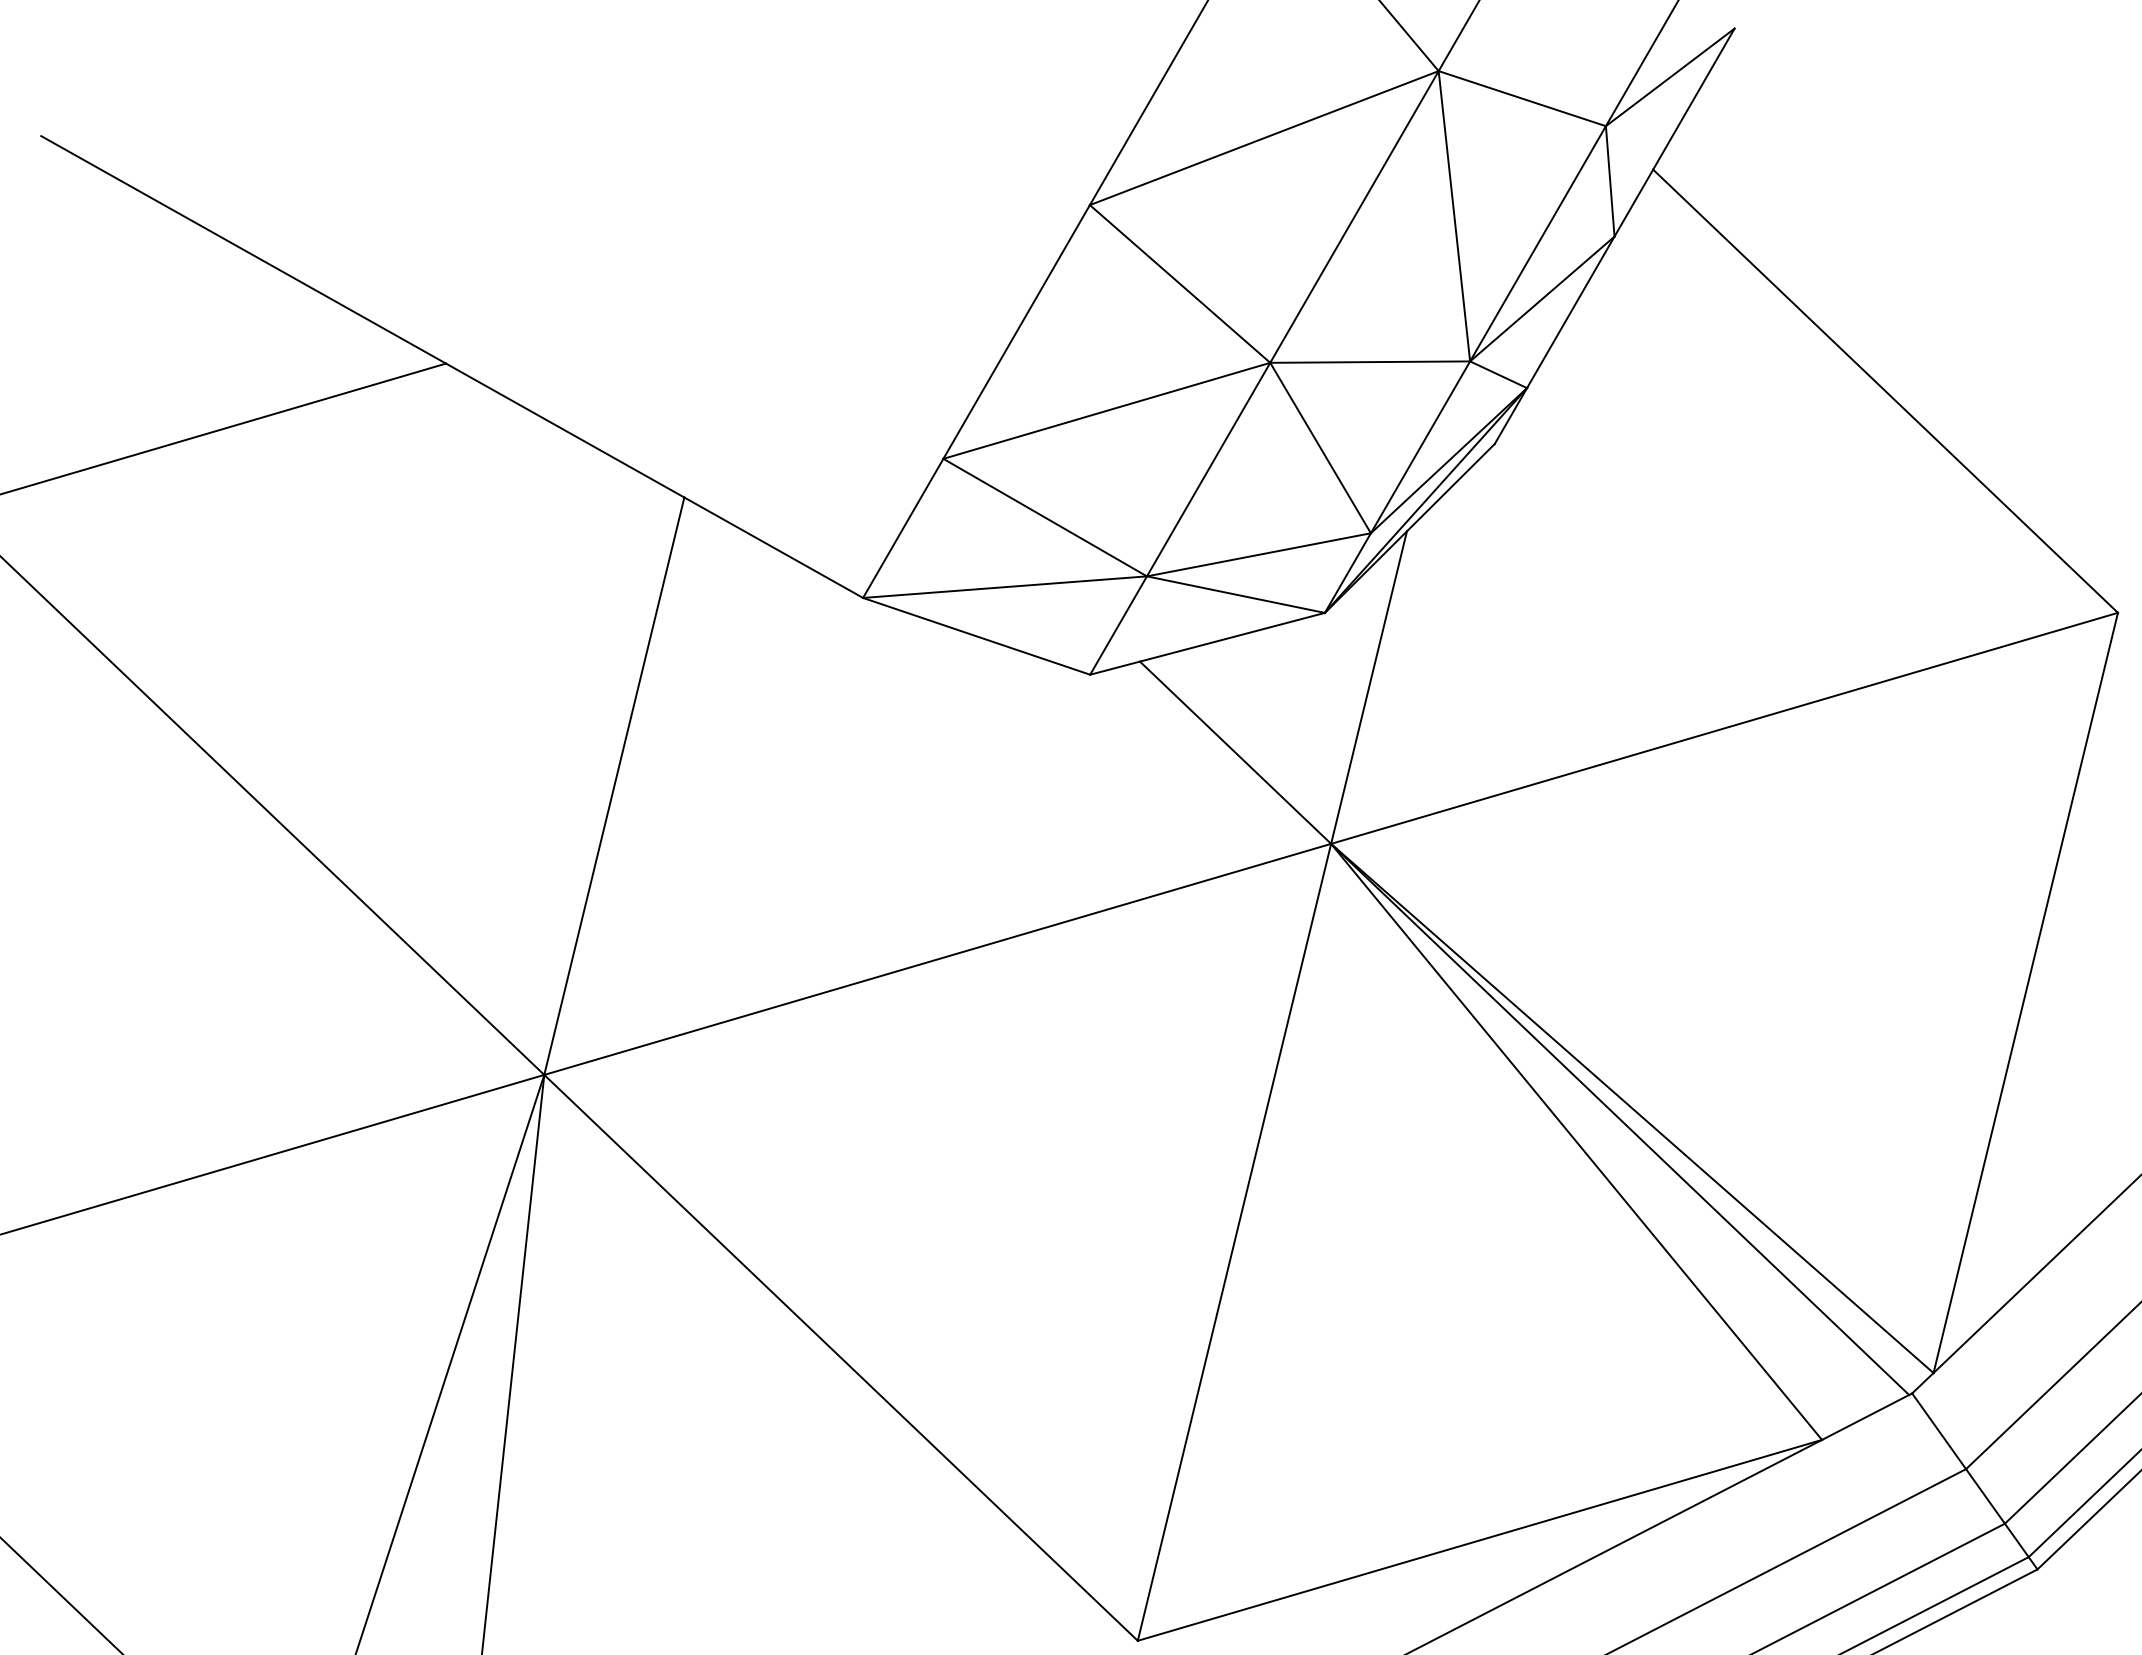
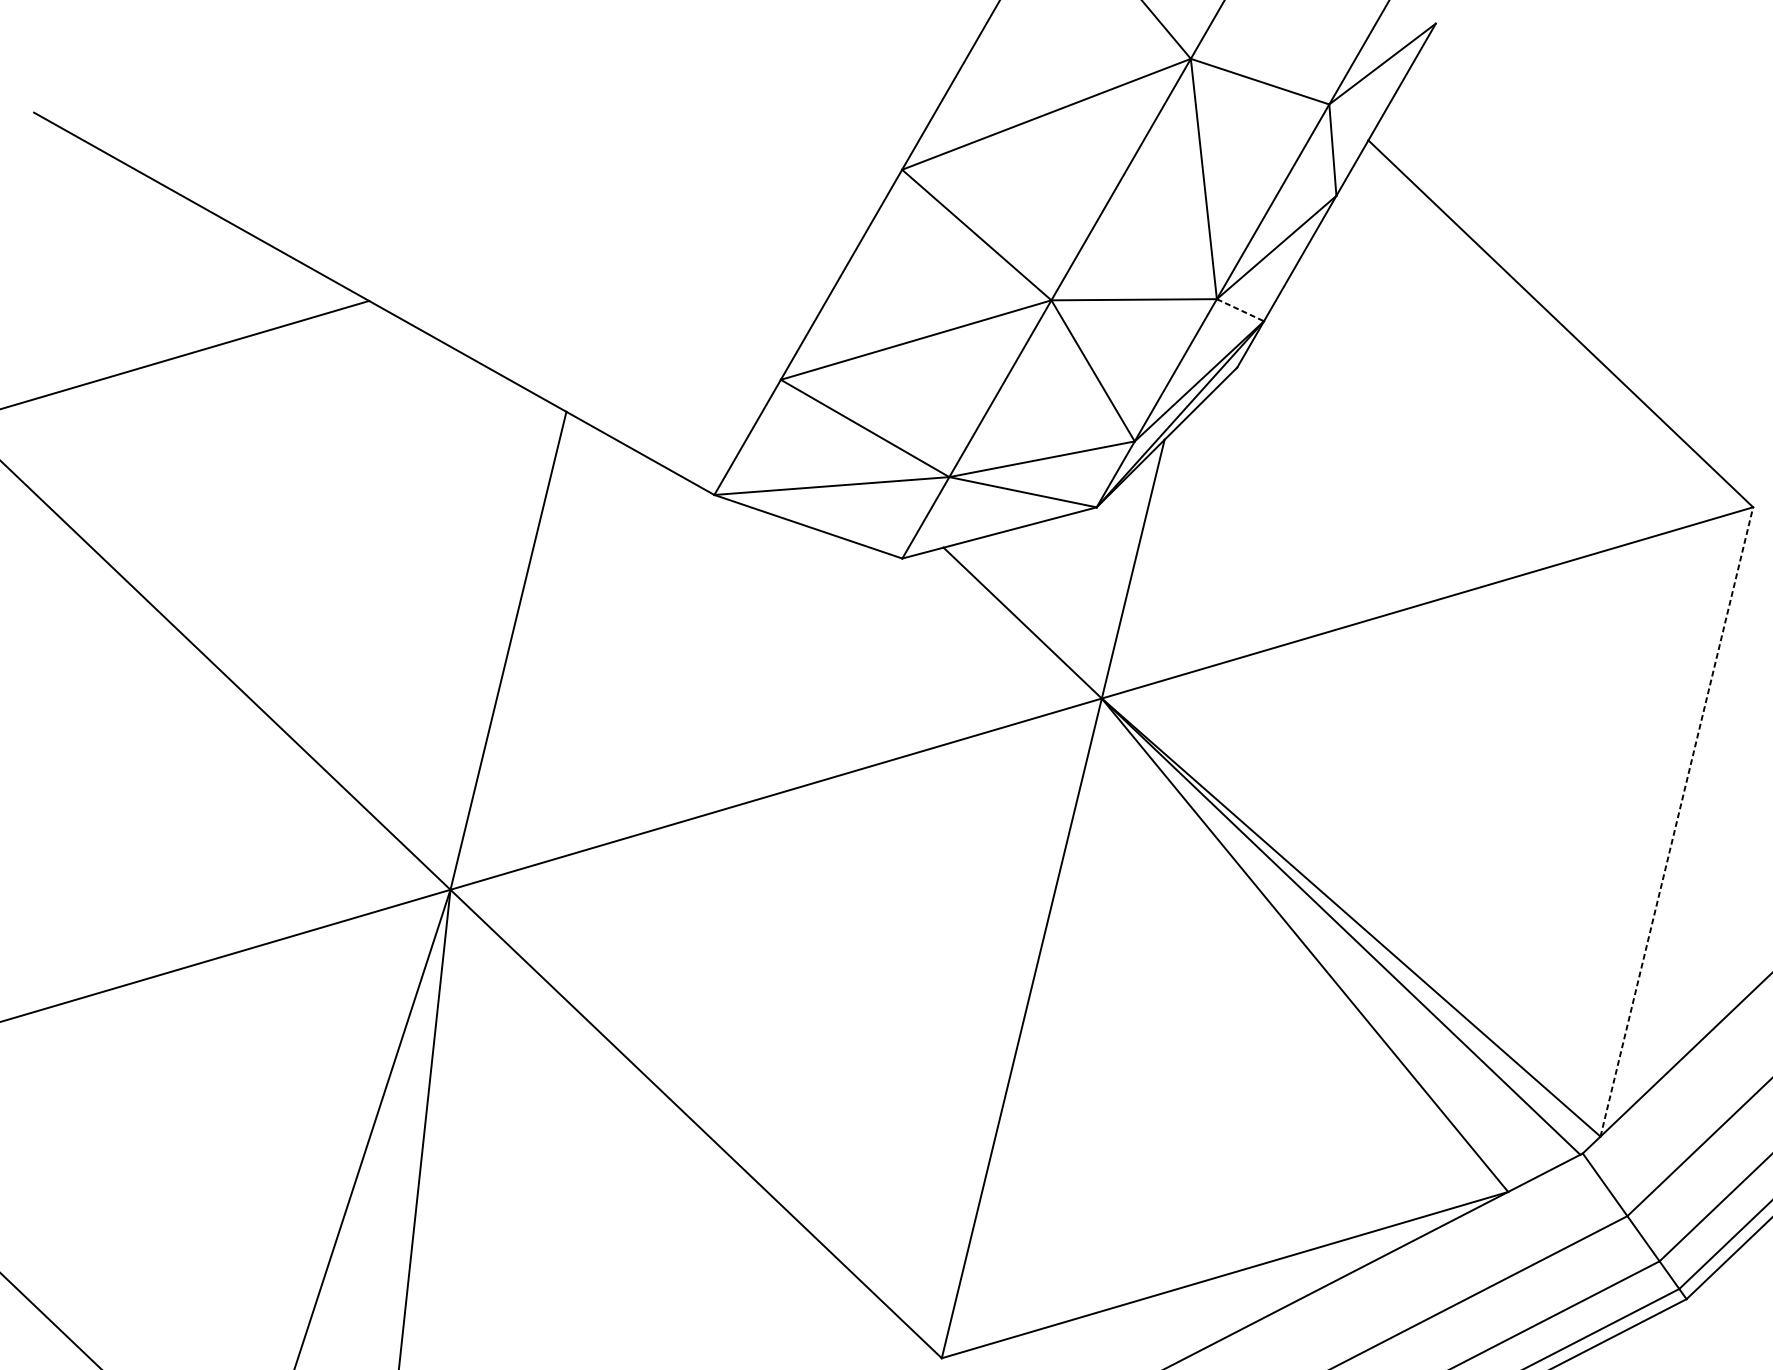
line: (1499, 374) -> (1241, 310), solid -> dashed
line: (2025, 992) -> (1676, 821), solid -> dashed

